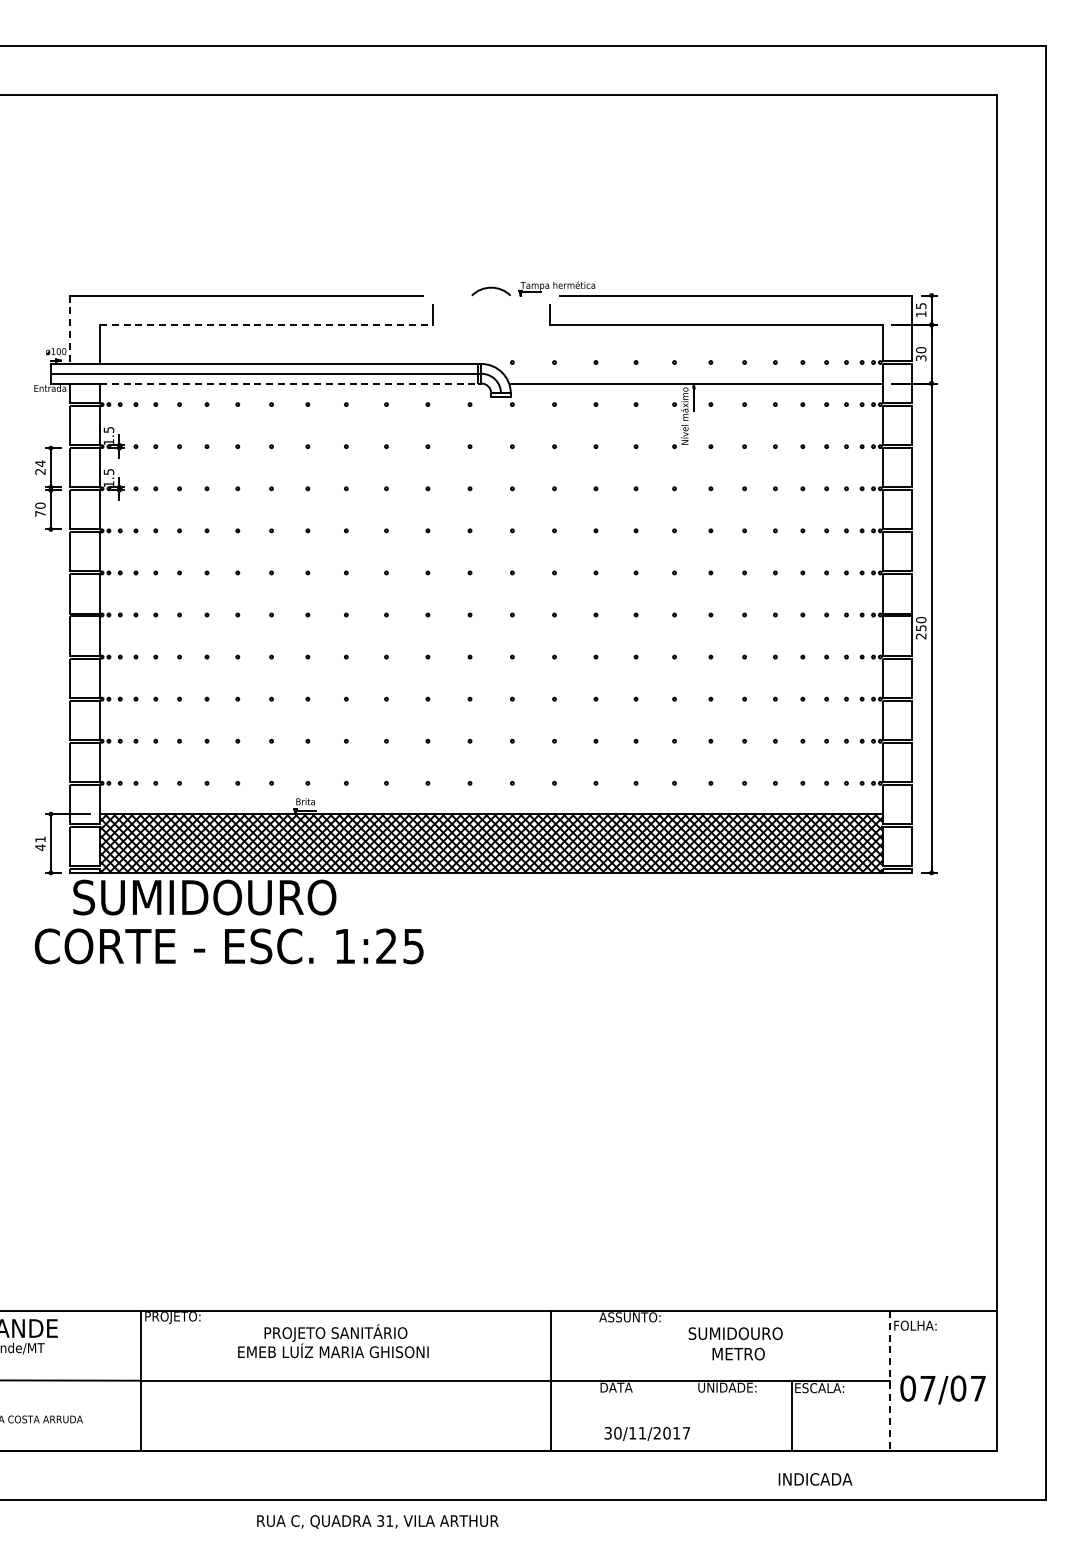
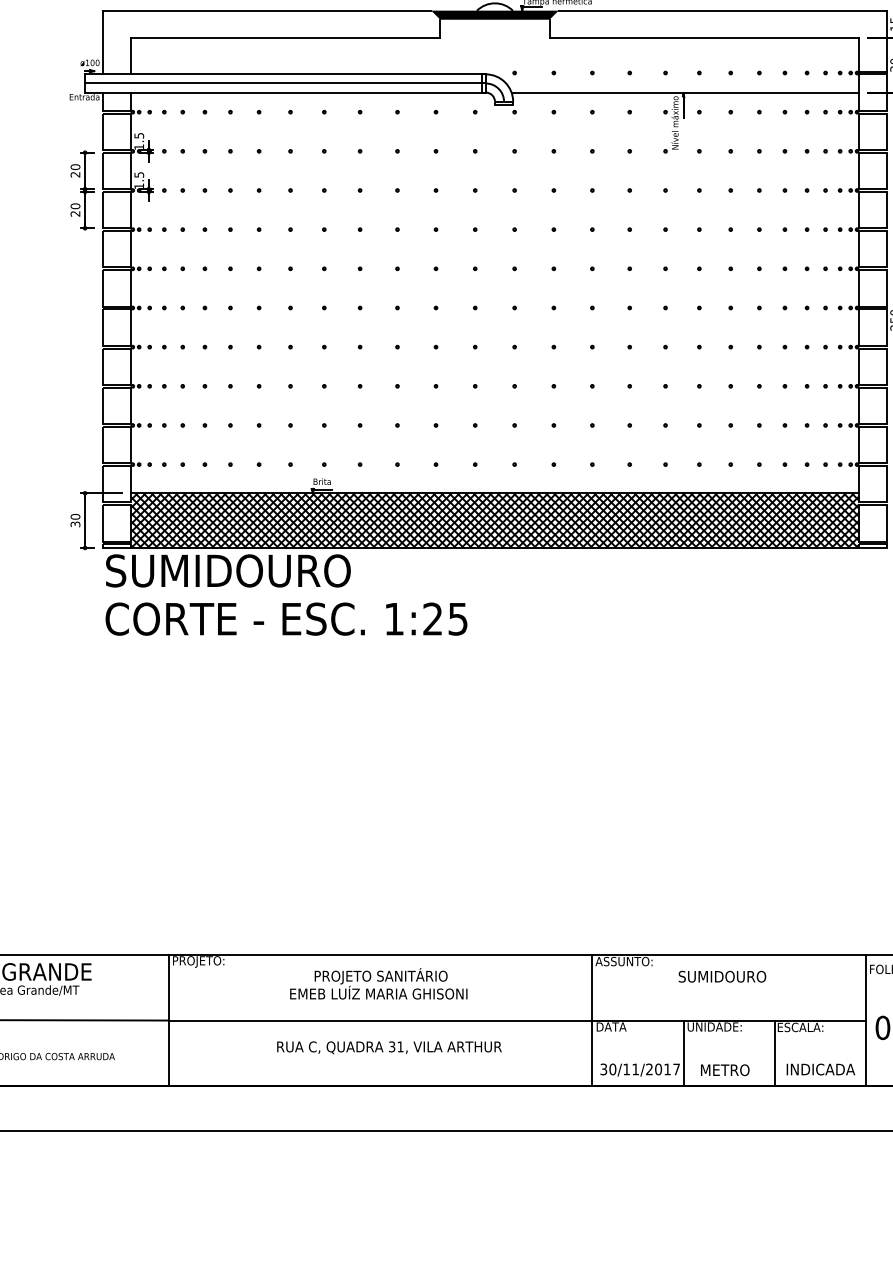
fill: (490, 300) -> (494, 15), added
line: (266, 324) -> (285, 37), dashed -> solid
line: (70, 330) -> (103, 43), dashed -> solid
line: (290, 383) -> (308, 92), dashed -> solid
text: (40, 463) -> (75, 166), 24 -> 20
text: (40, 513) -> (75, 213), 70 -> 20
text: (40, 843) -> (75, 520), 41 -> 30
text: (228, 946) -> (285, 619), moved
text: (333, 1341) -> (378, 984), moved
text: (738, 1353) -> (725, 1069), moved
line: (550, 1380) -> (591, 1020), moved
line: (889, 1380) -> (865, 1020), dashed -> solid
line: (693, 1415) -> (683, 1052), added
text: (815, 1479) -> (820, 1069), moved
text: (377, 1521) -> (389, 1047), moved

